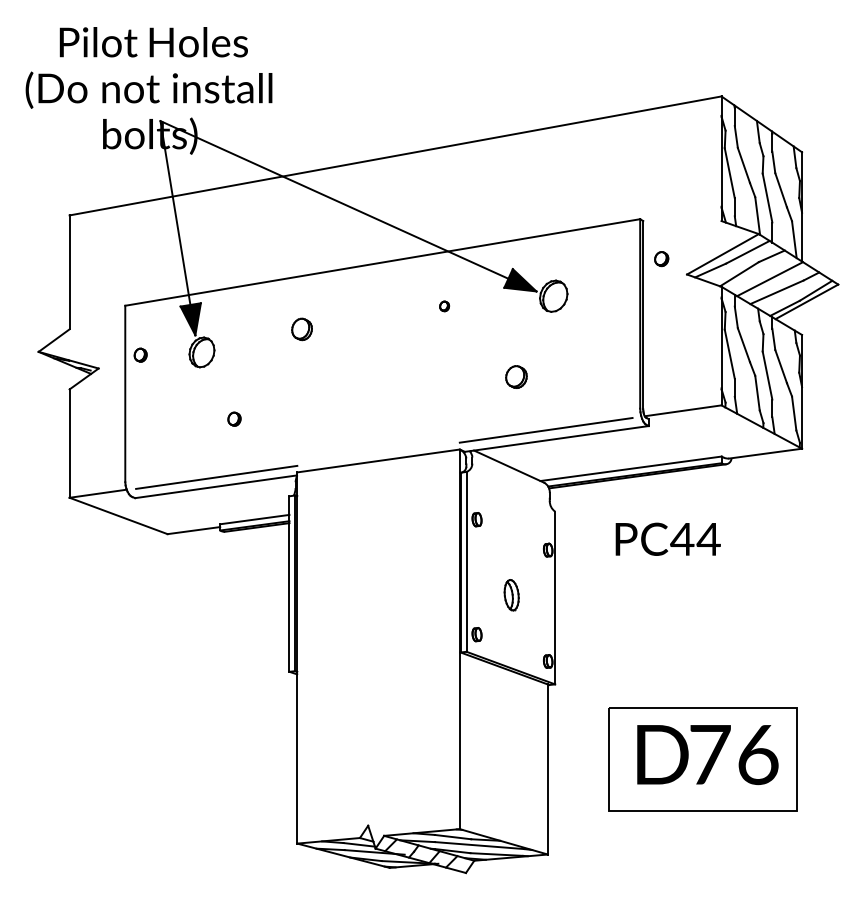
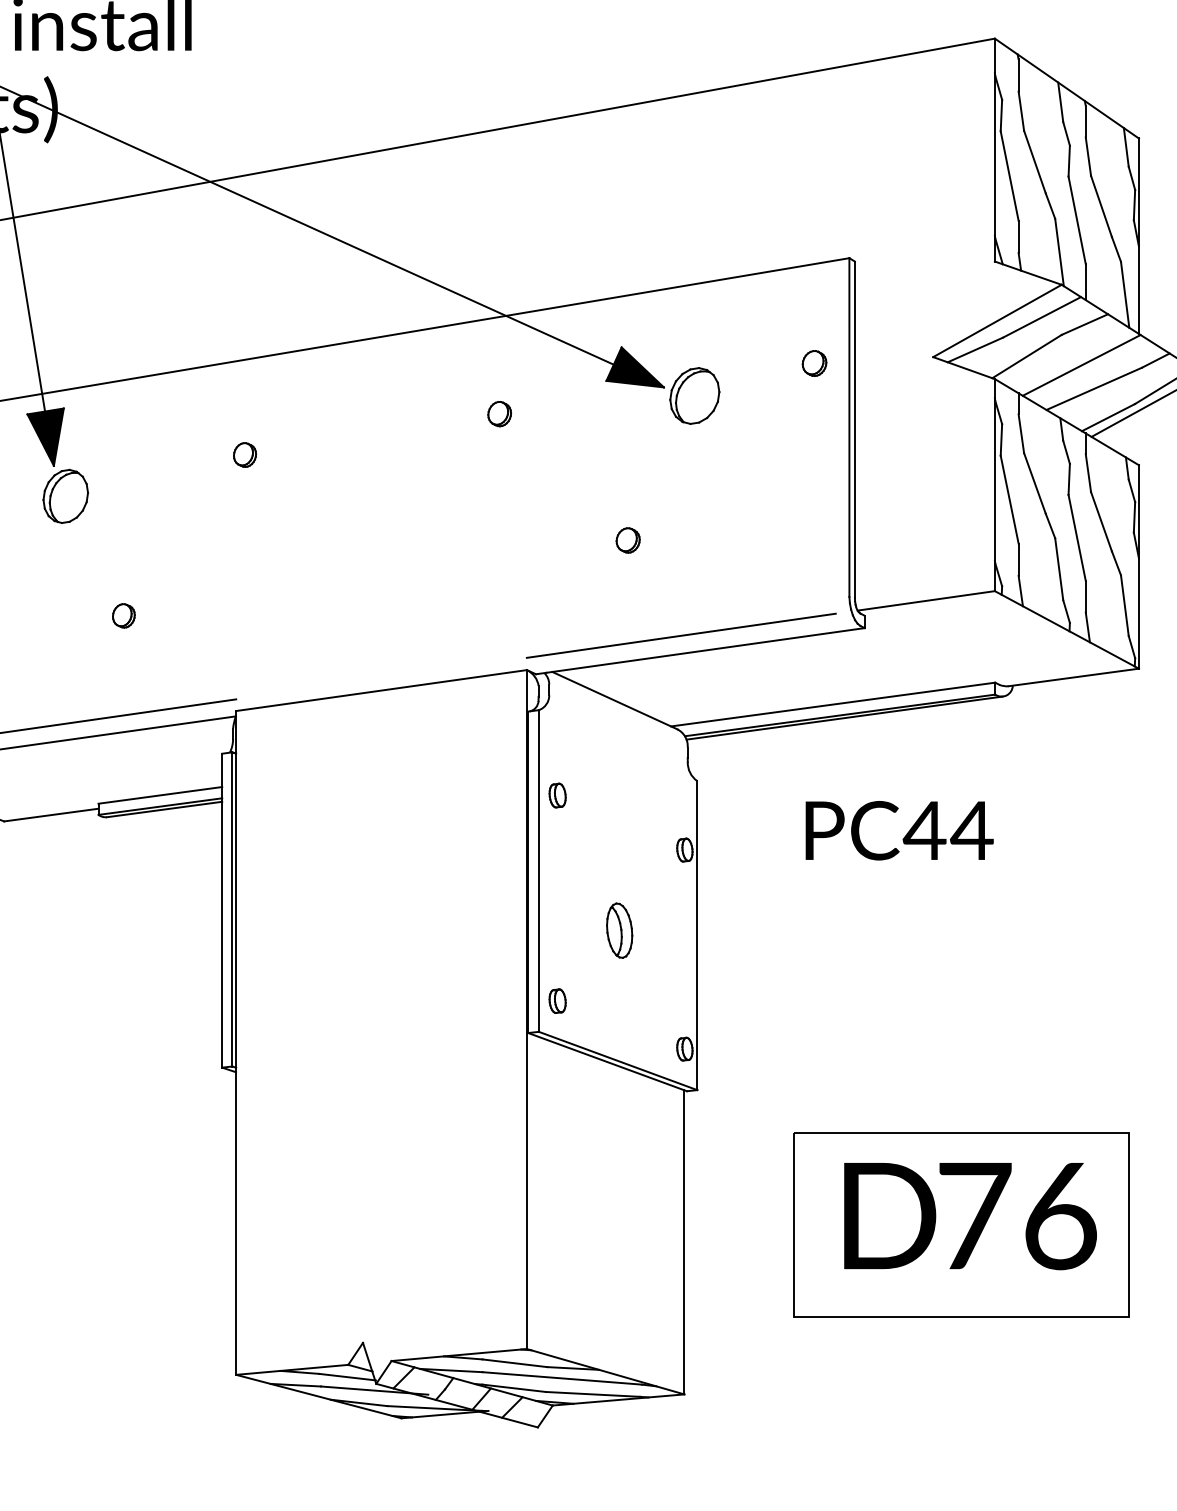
part: (661, 259) -> (814, 364), moved
part: (444, 306) -> (499, 414), size x1.43
part: (302, 328) -> (245, 453), size x0.62
part: (516, 376) -> (628, 539), size x0.62

